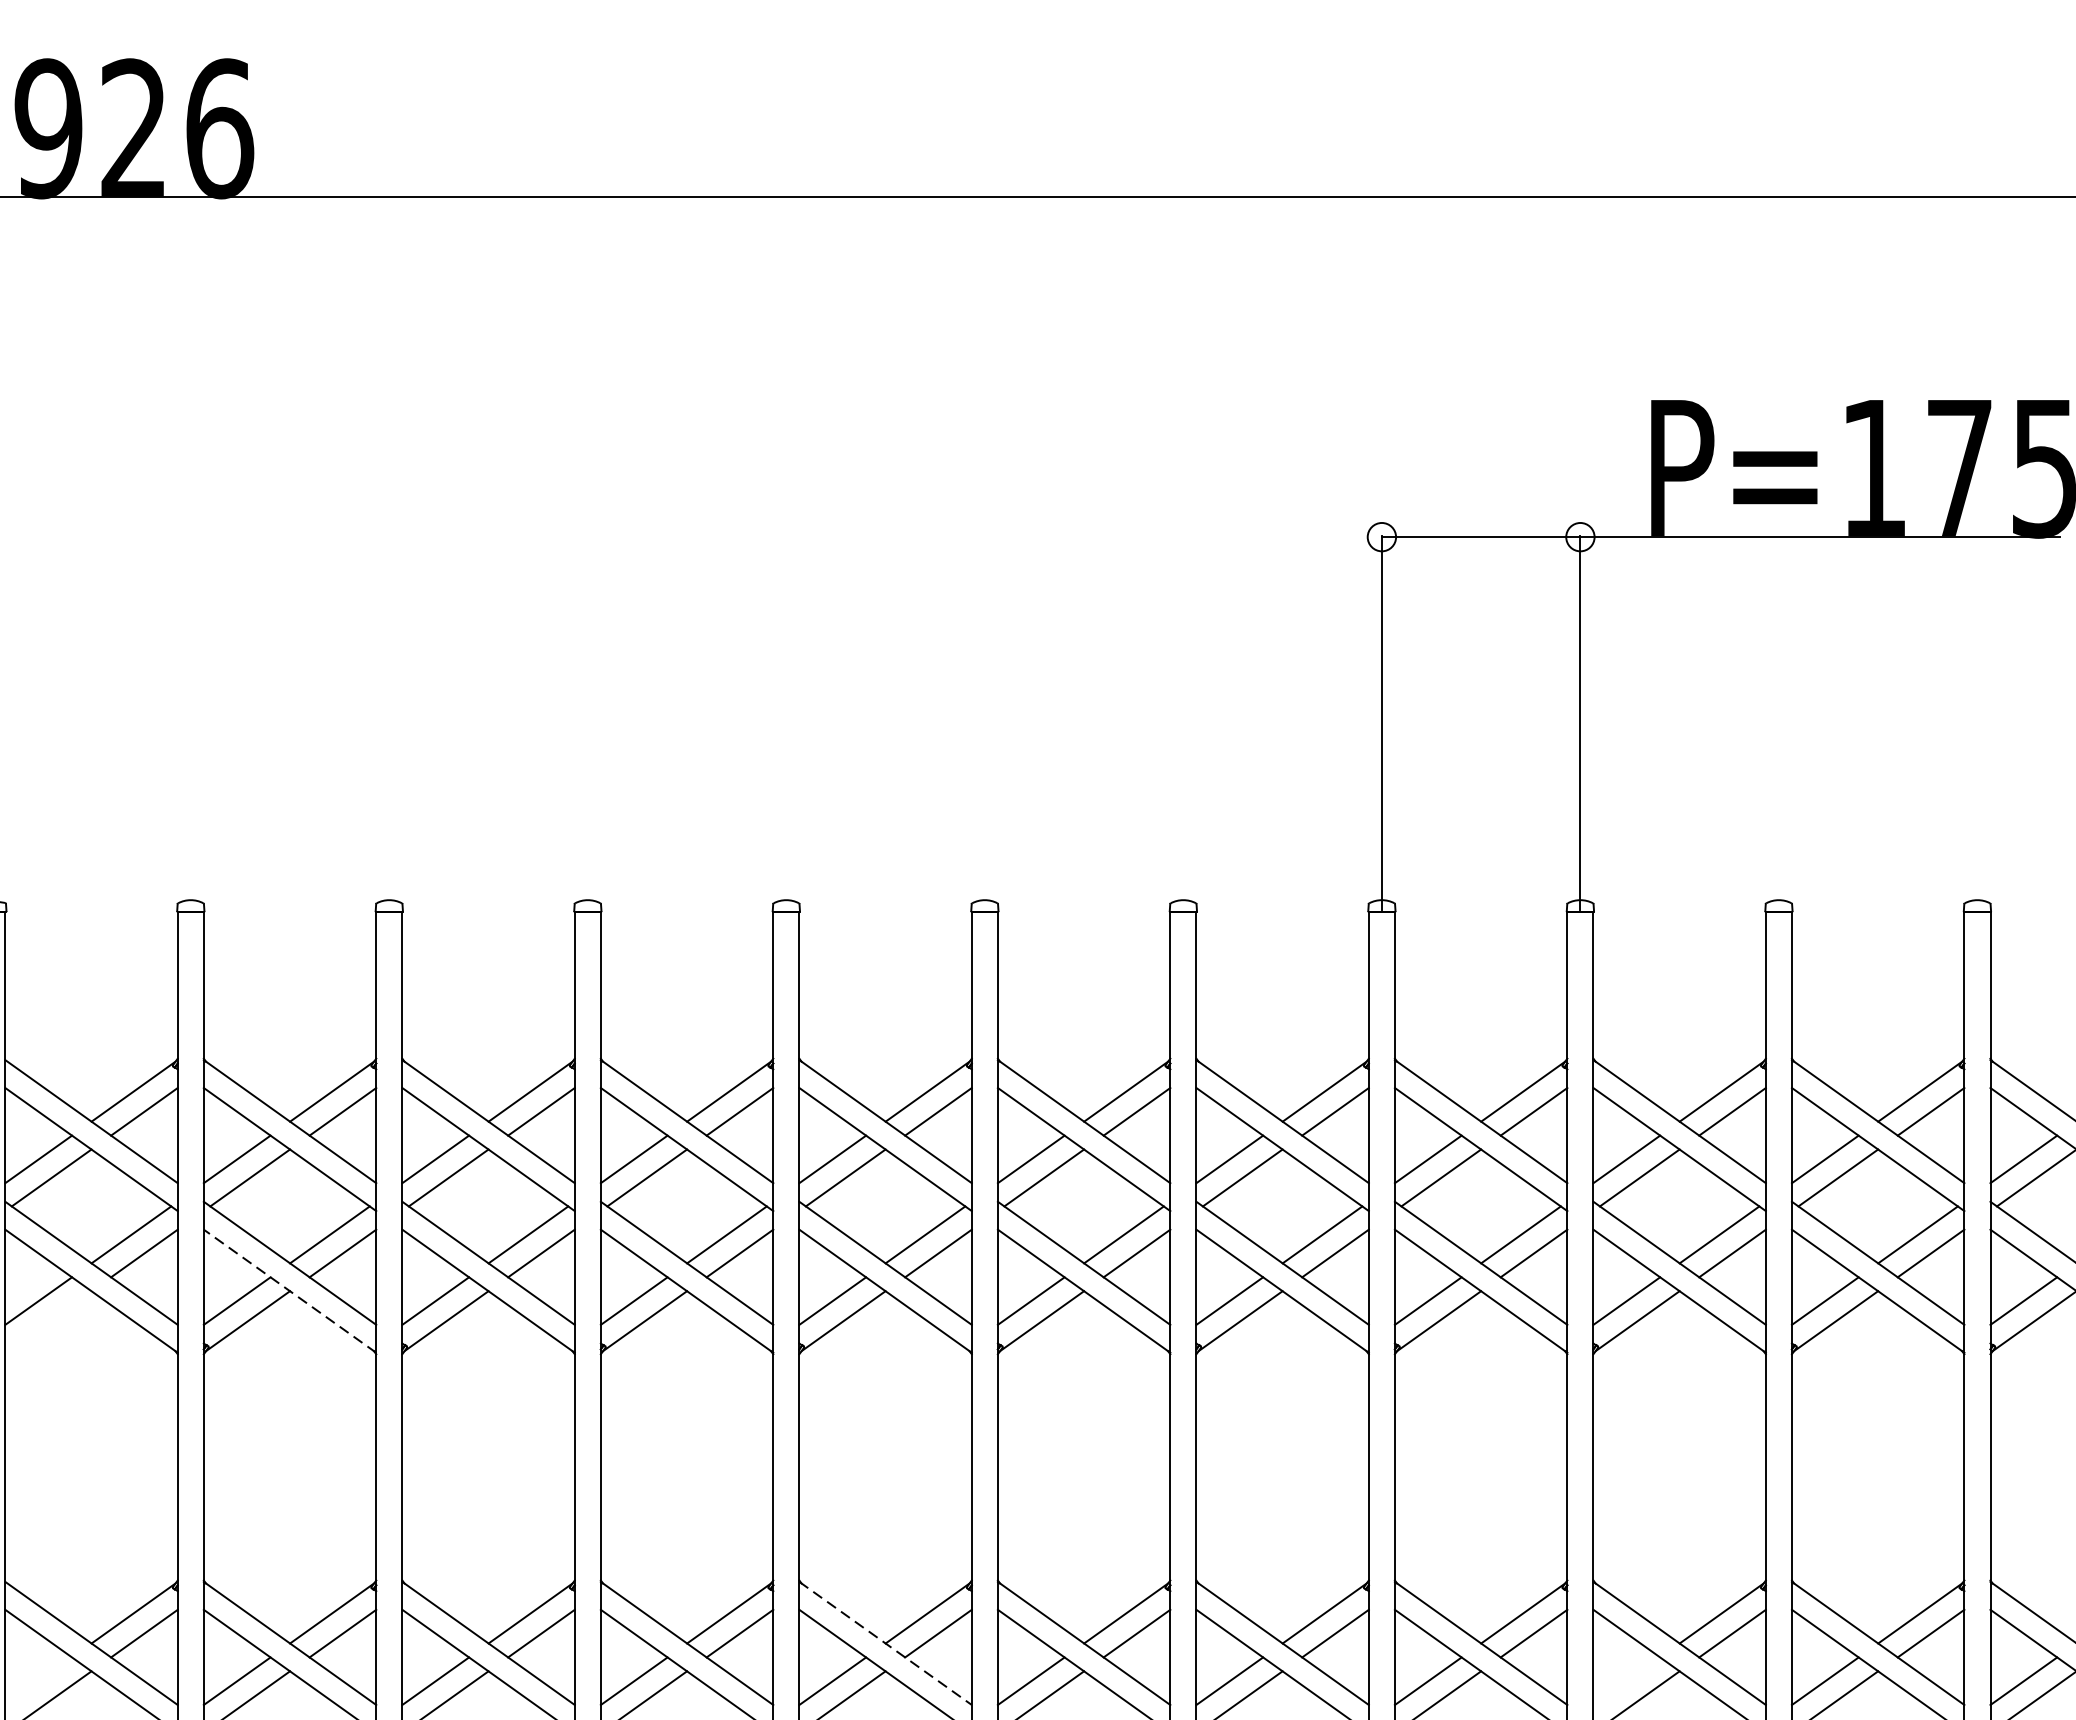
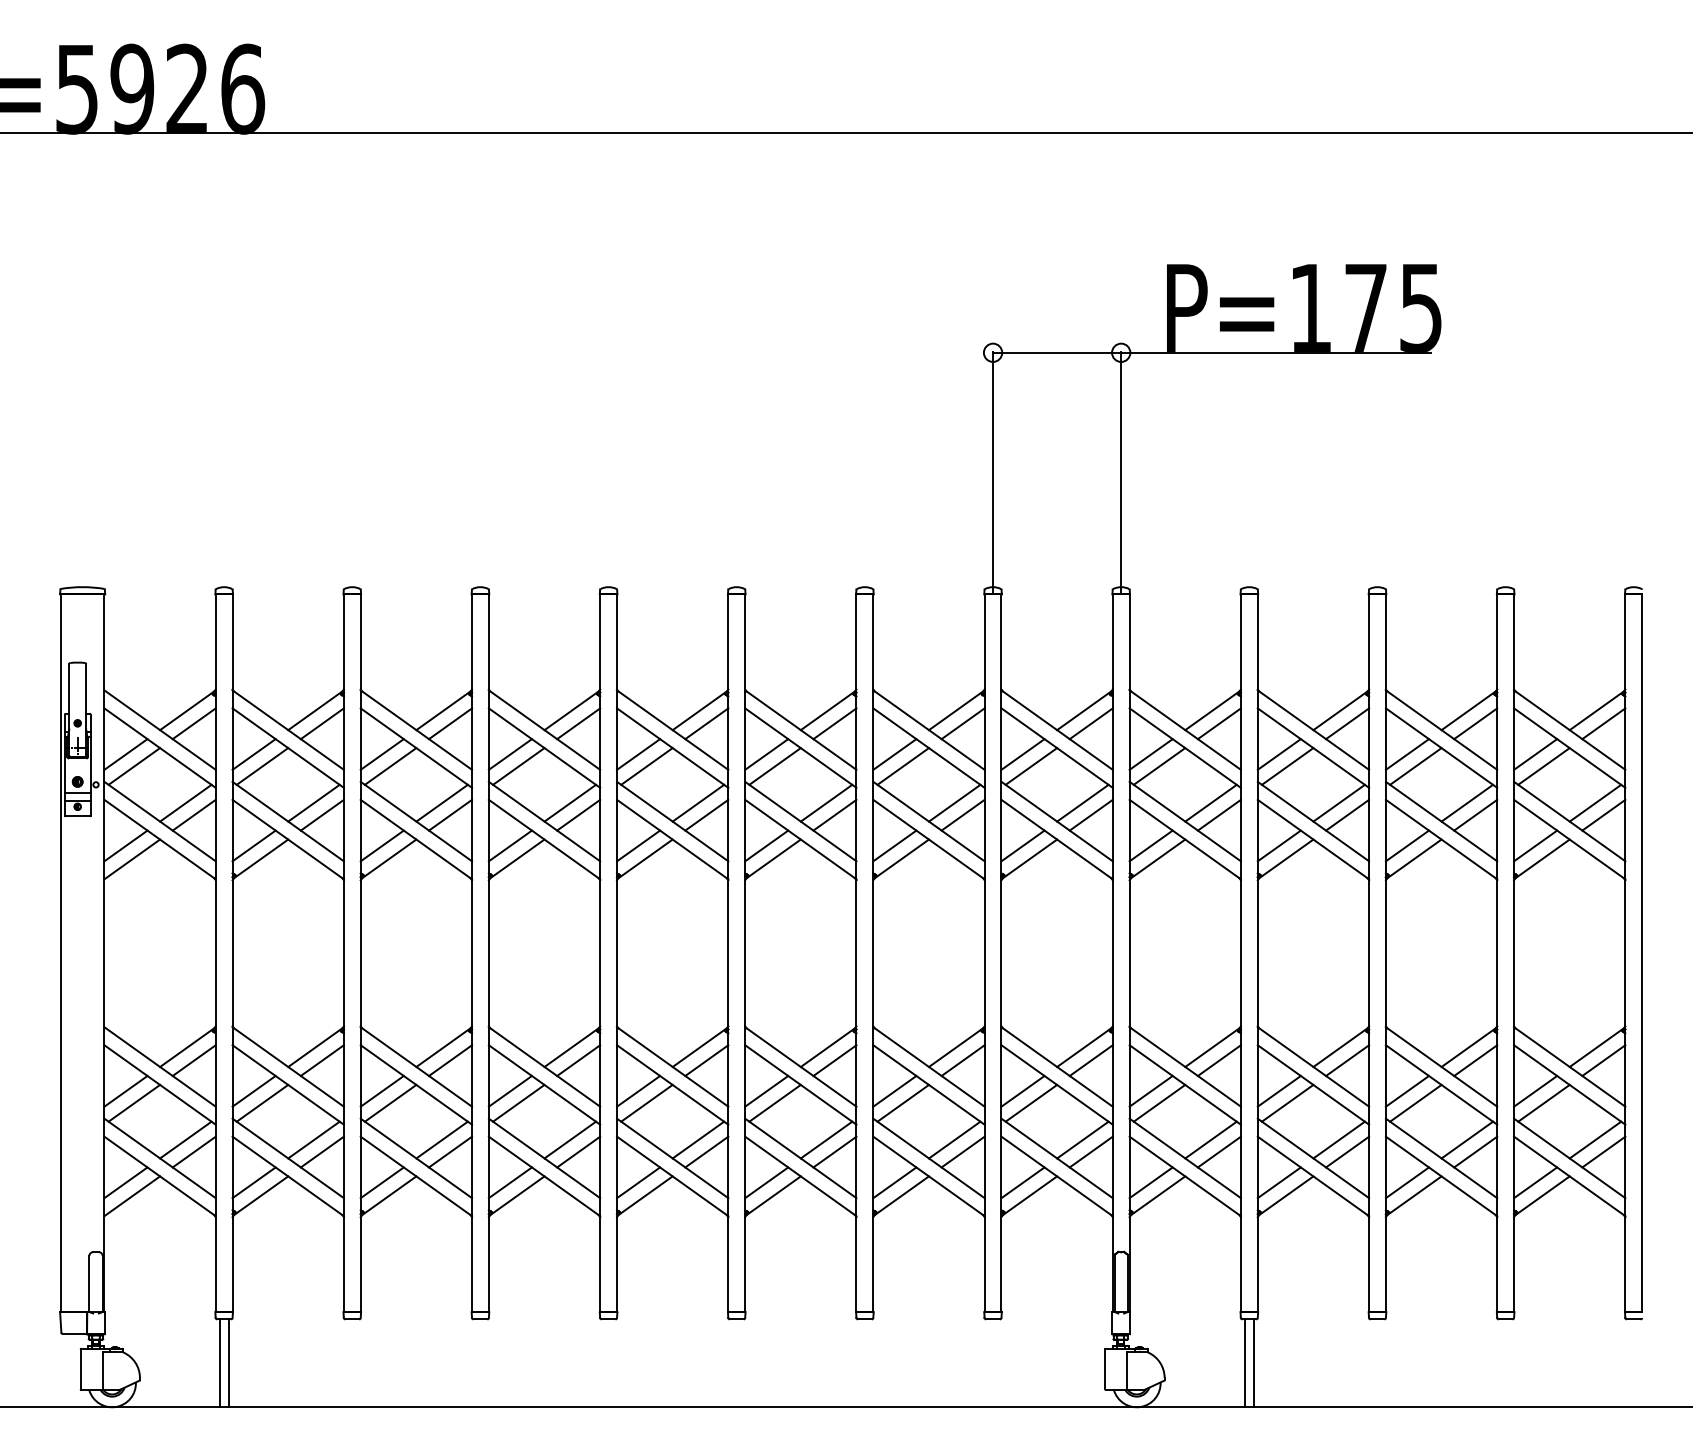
line: (288, 1291) -> (287, 839), dashed -> solid
line: (48, 1322) -> (132, 859), added
line: (886, 1644) -> (673, 1067), dashed -> solid
line: (37, 1681) -> (125, 1091), added
line: (1625, 1681) -> (1150, 1091), added

